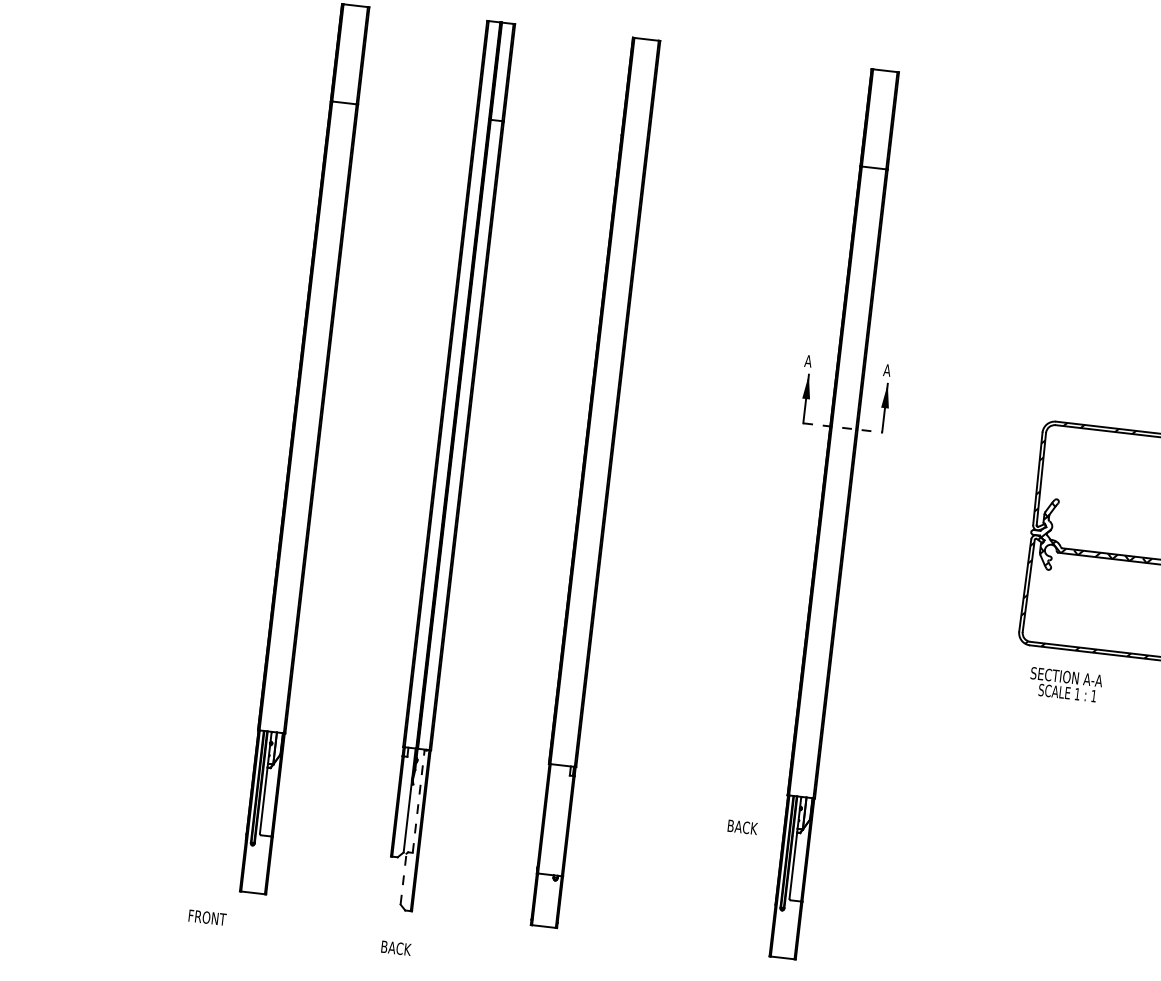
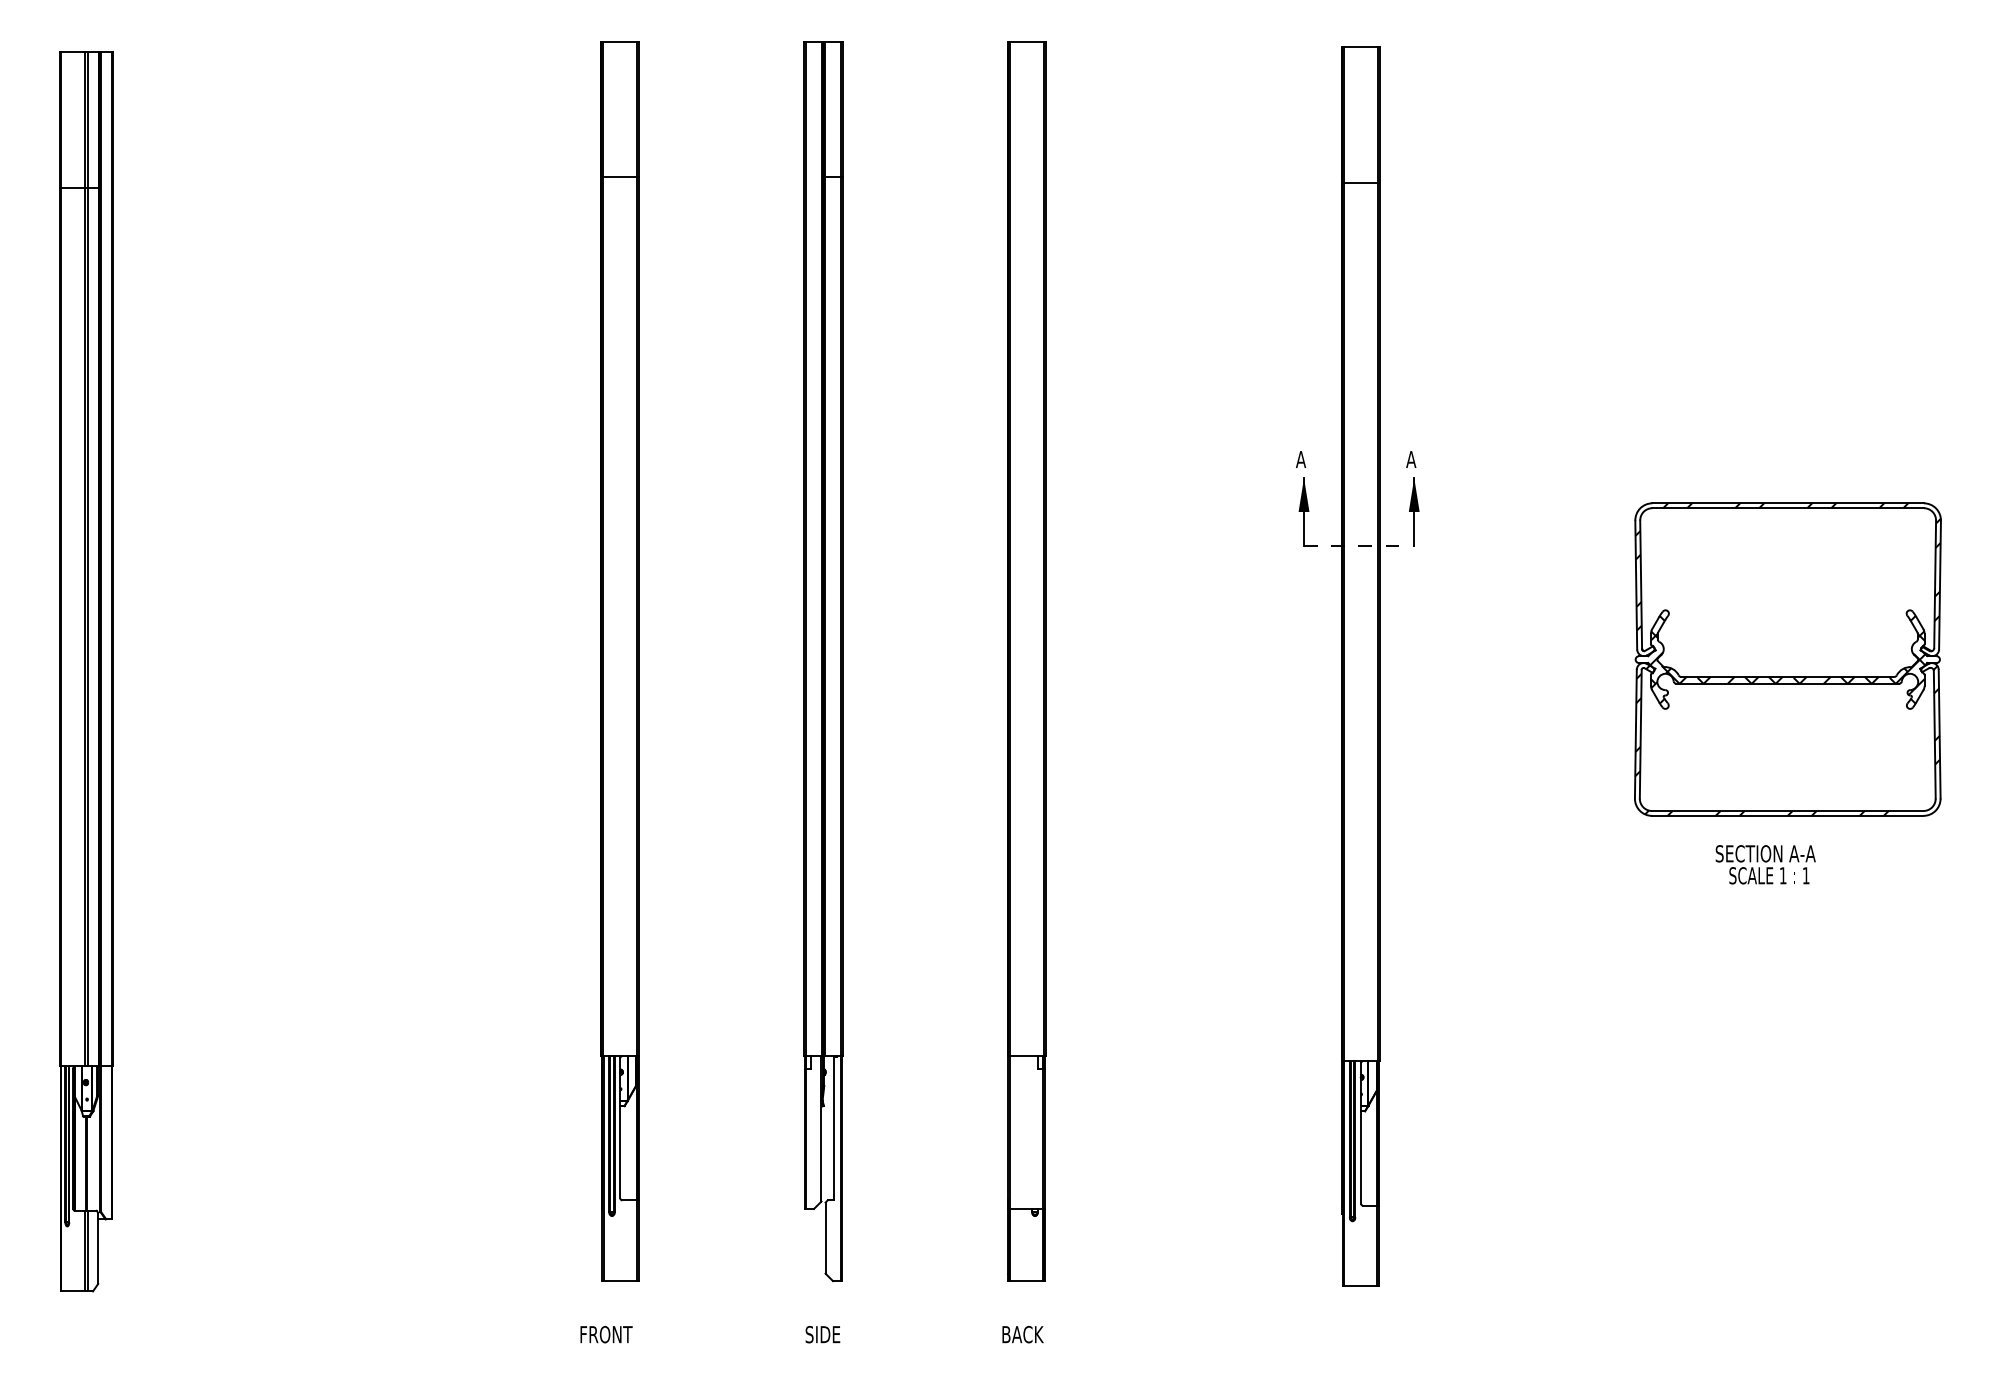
text: (1065, 684) -> (1765, 864), moved
line: (419, 801) -> (834, 1128), dashed -> solid
text: (742, 827) -> (1022, 1334), moved
line: (403, 879) -> (825, 1238), dashed -> solid
text: (207, 917) -> (606, 1334), moved
text: (396, 948) -> (826, 1334), BACK -> SIDE

